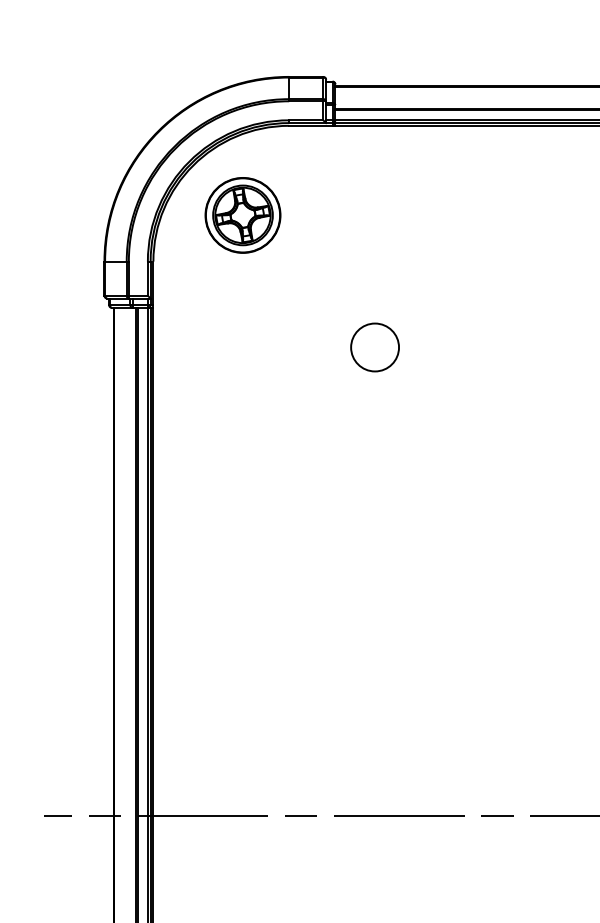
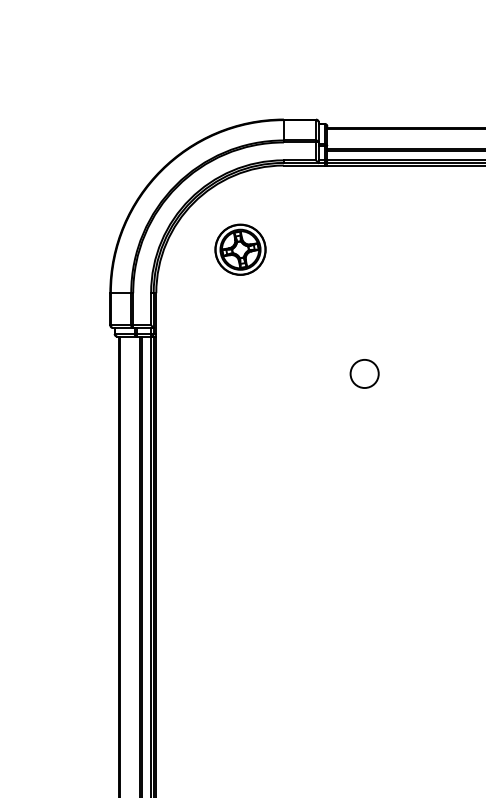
part: (242, 215) -> (240, 249), size x0.71
circle: (375, 347) -> (365, 373), size x0.62

